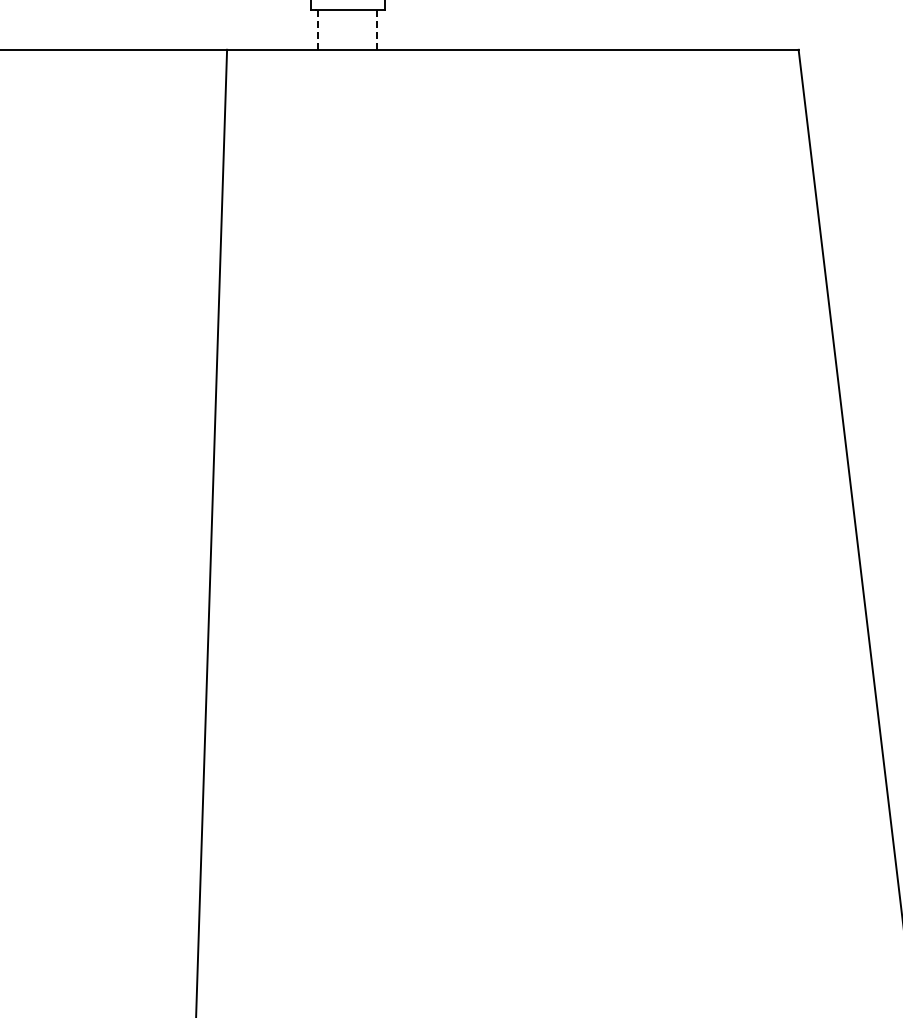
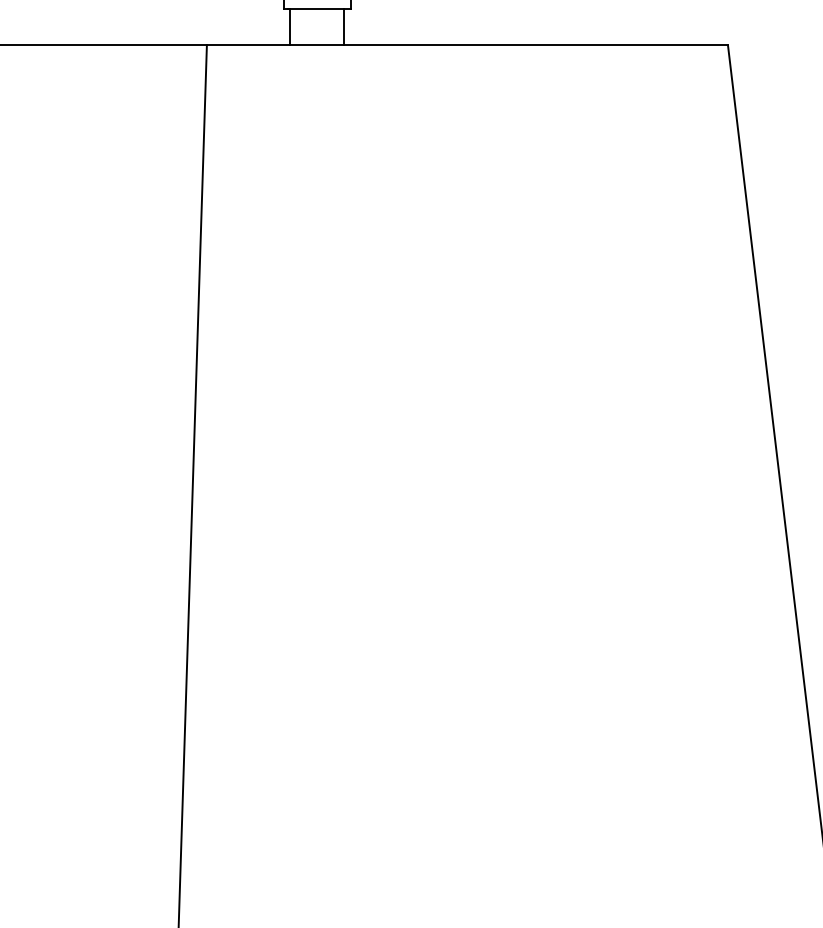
line: (318, 30) -> (290, 27), dashed -> solid
line: (377, 30) -> (344, 27), dashed -> solid

